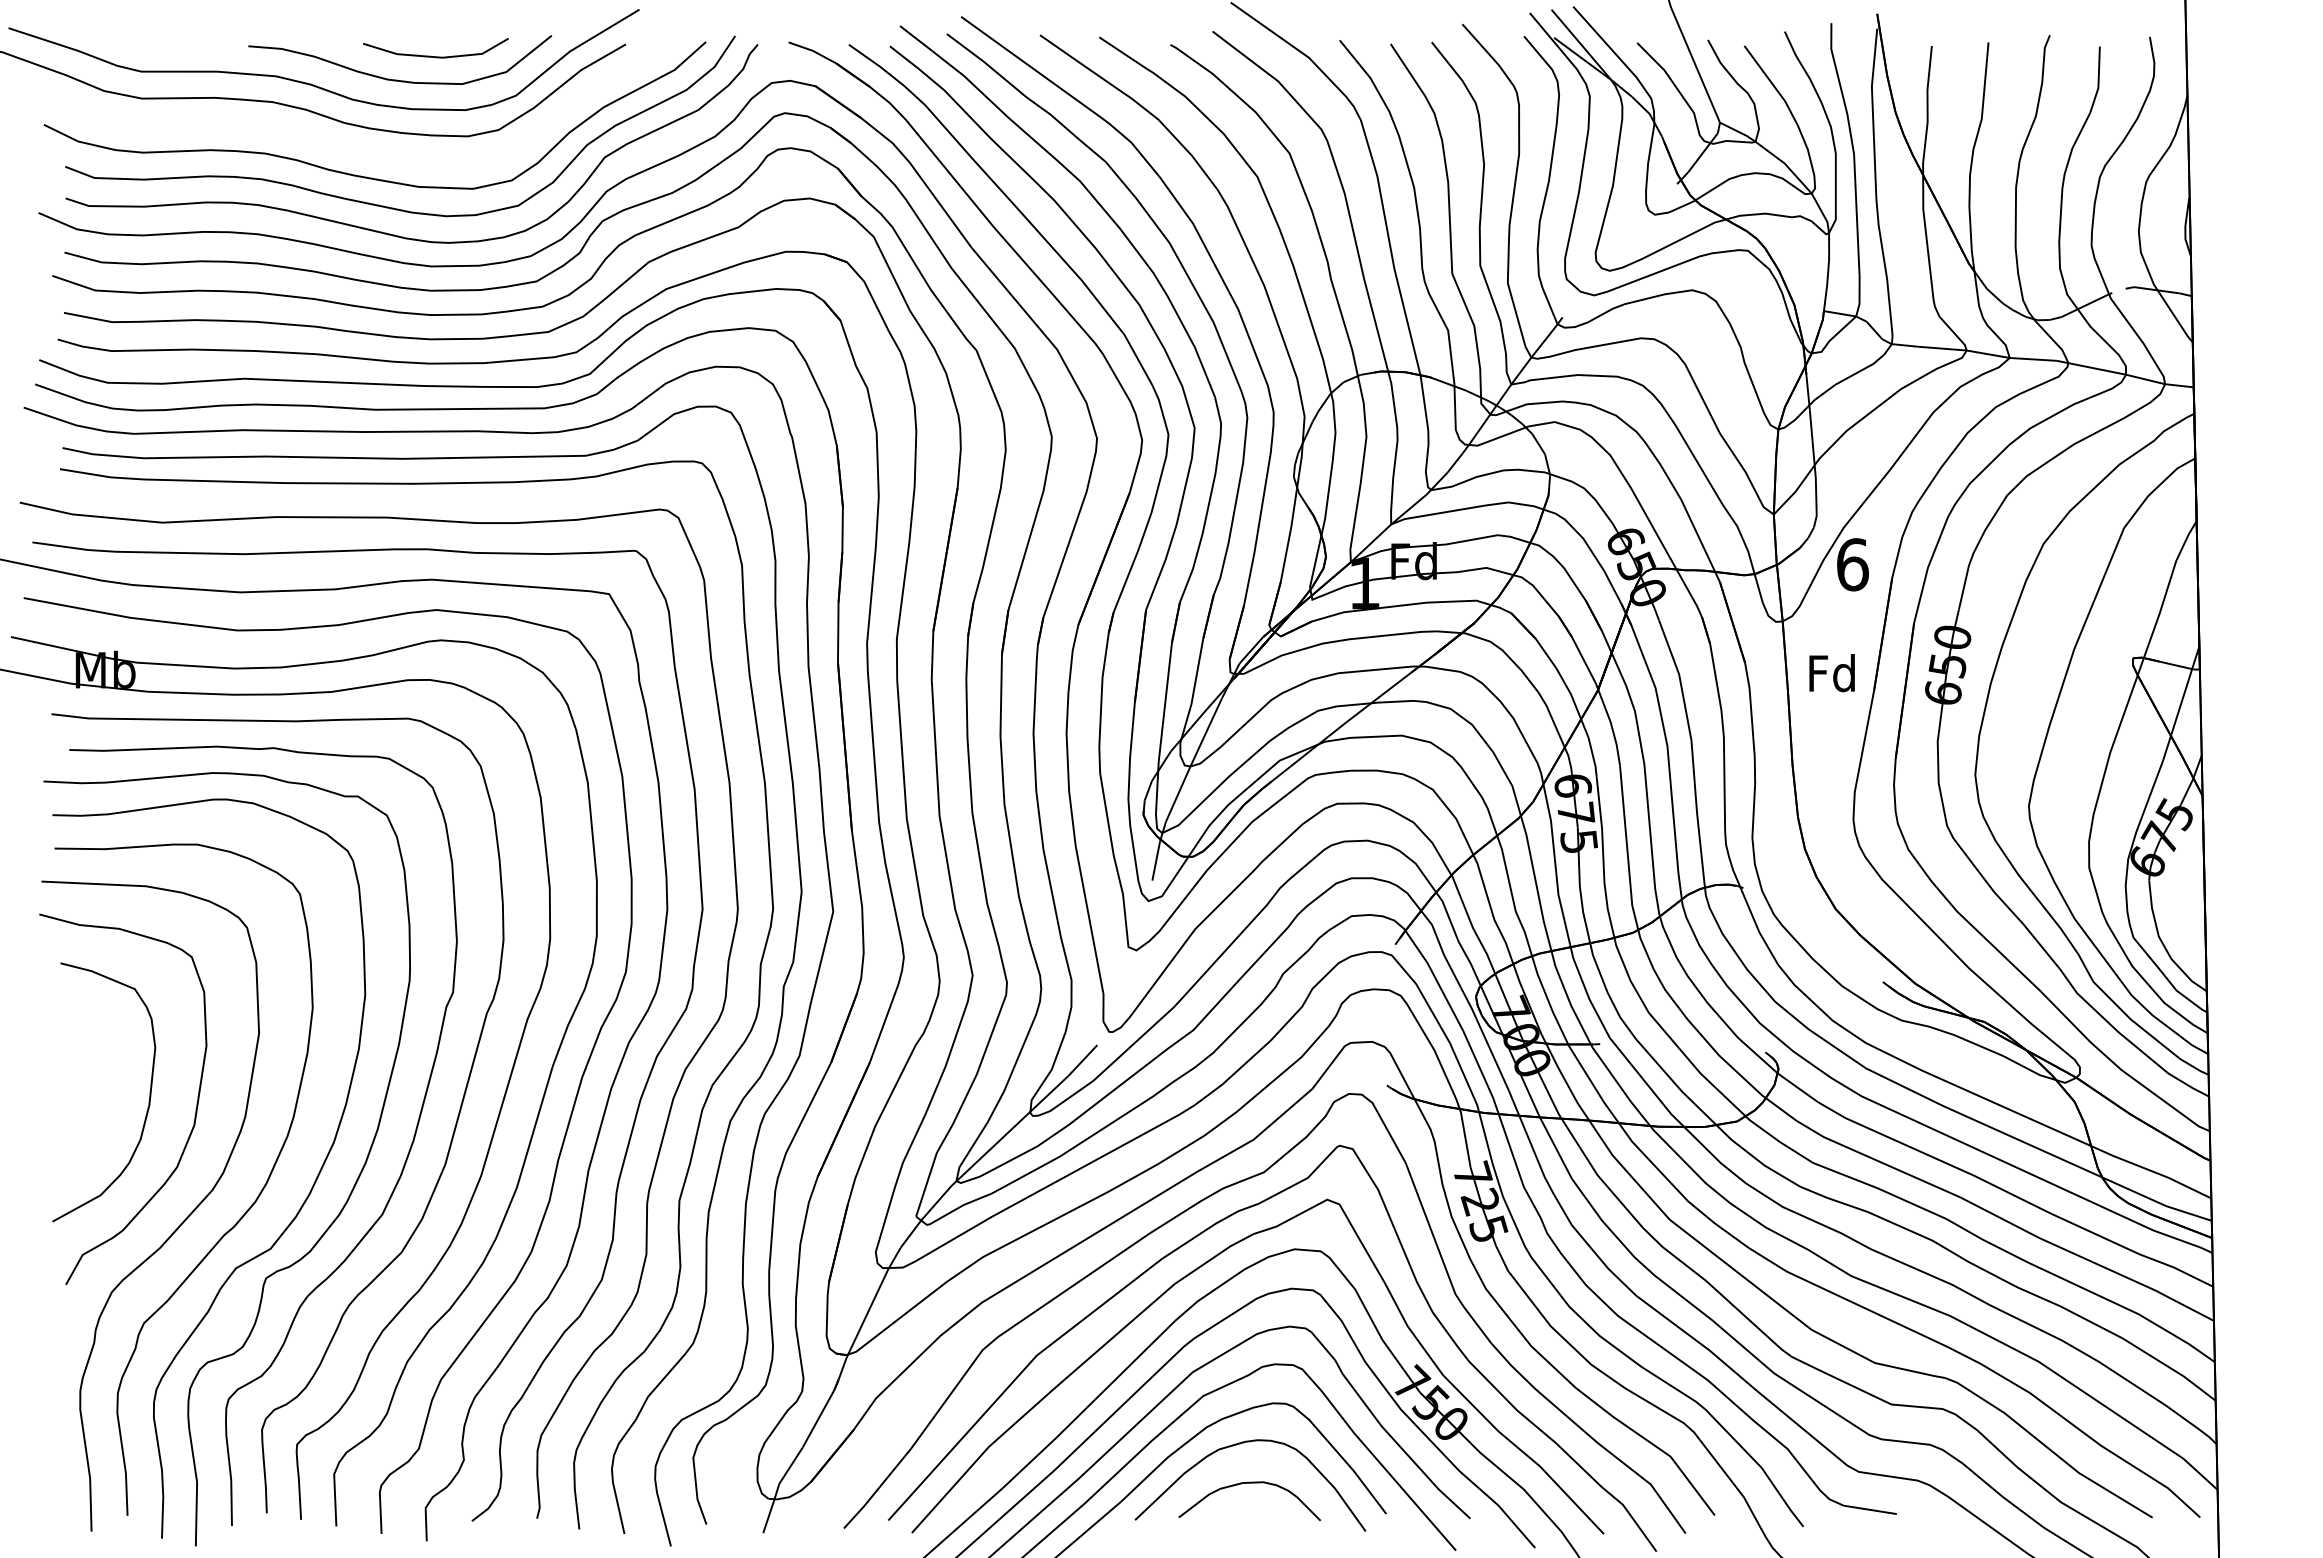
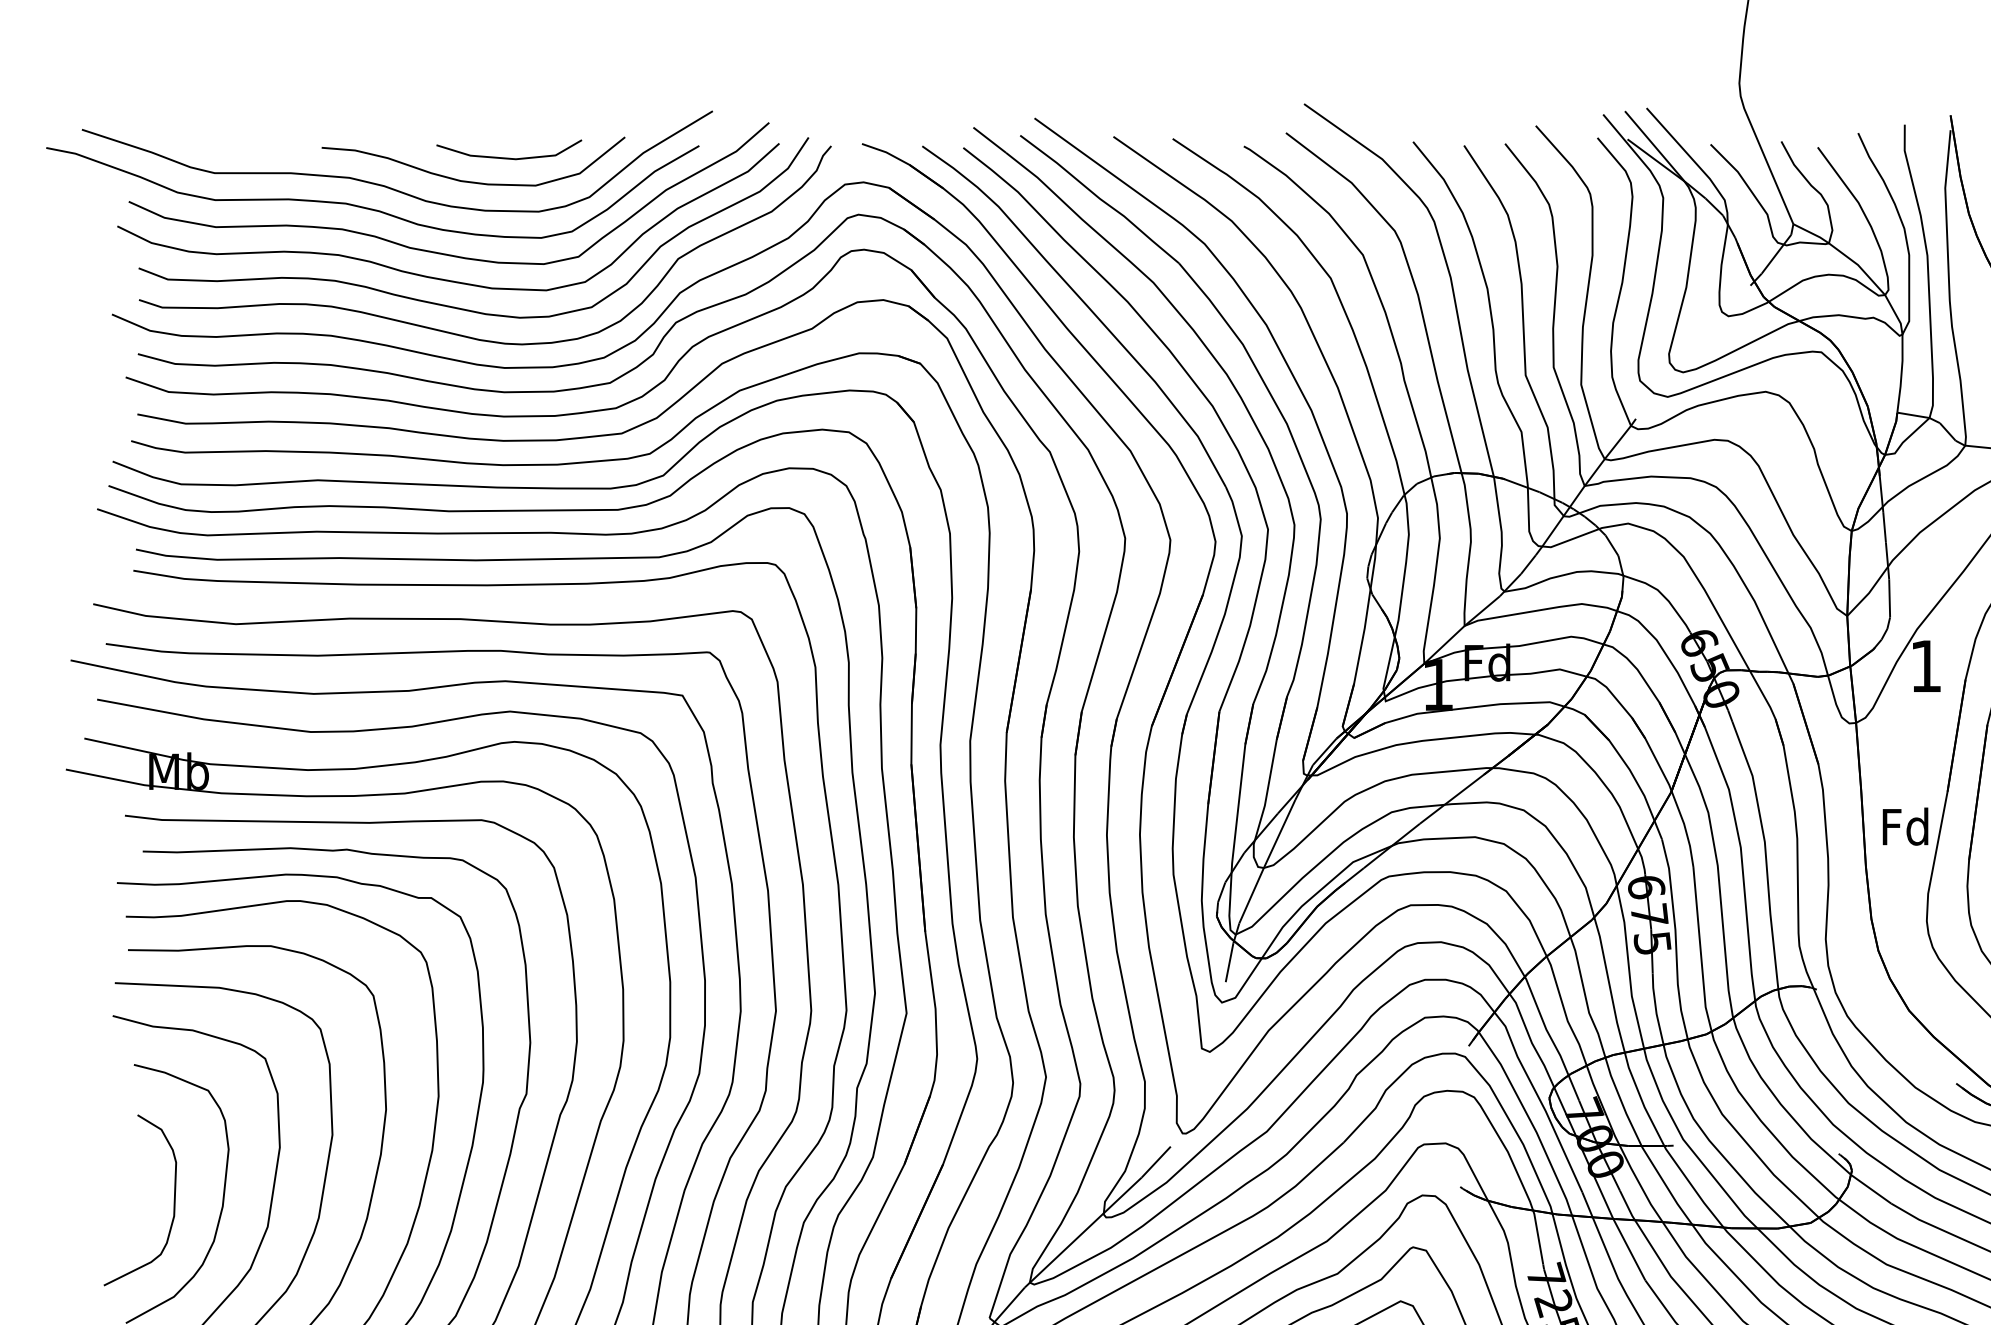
curve: (365, 150) -> (438, 252), added
text: (1852, 564) -> (1925, 666), 6 -> 1
text: (1831, 673) -> (1904, 827), moved
curve: (100, 1098) -> (173, 1200), added

